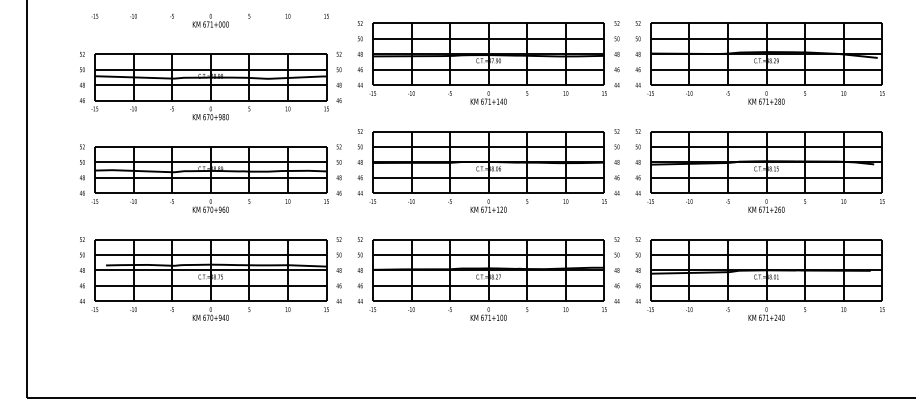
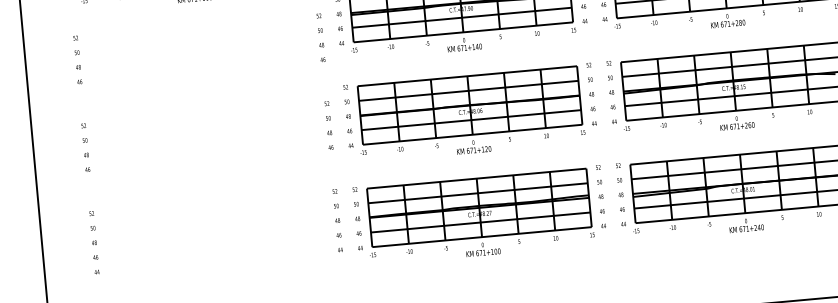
part: (209, 86) -> (198, 57), removed
part: (209, 179) -> (207, 145), removed
part: (209, 279) -> (215, 240), removed

